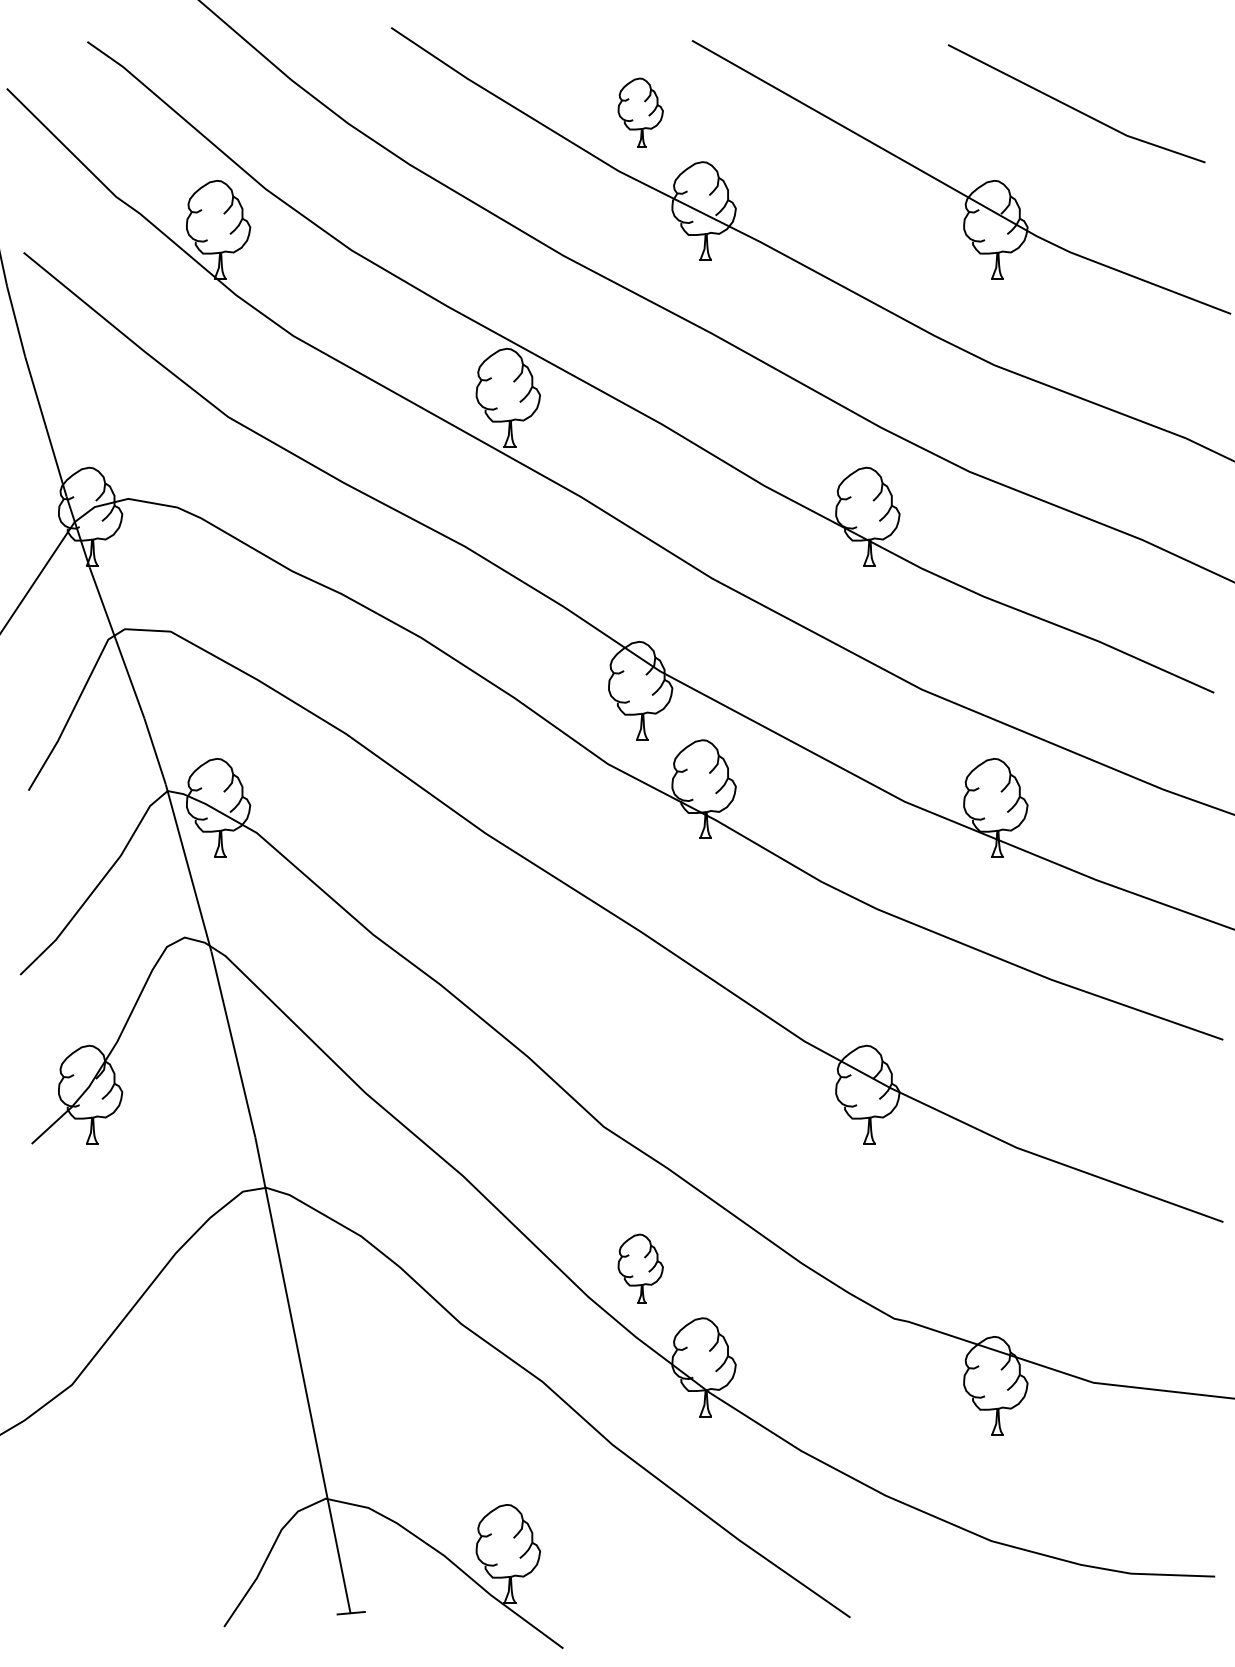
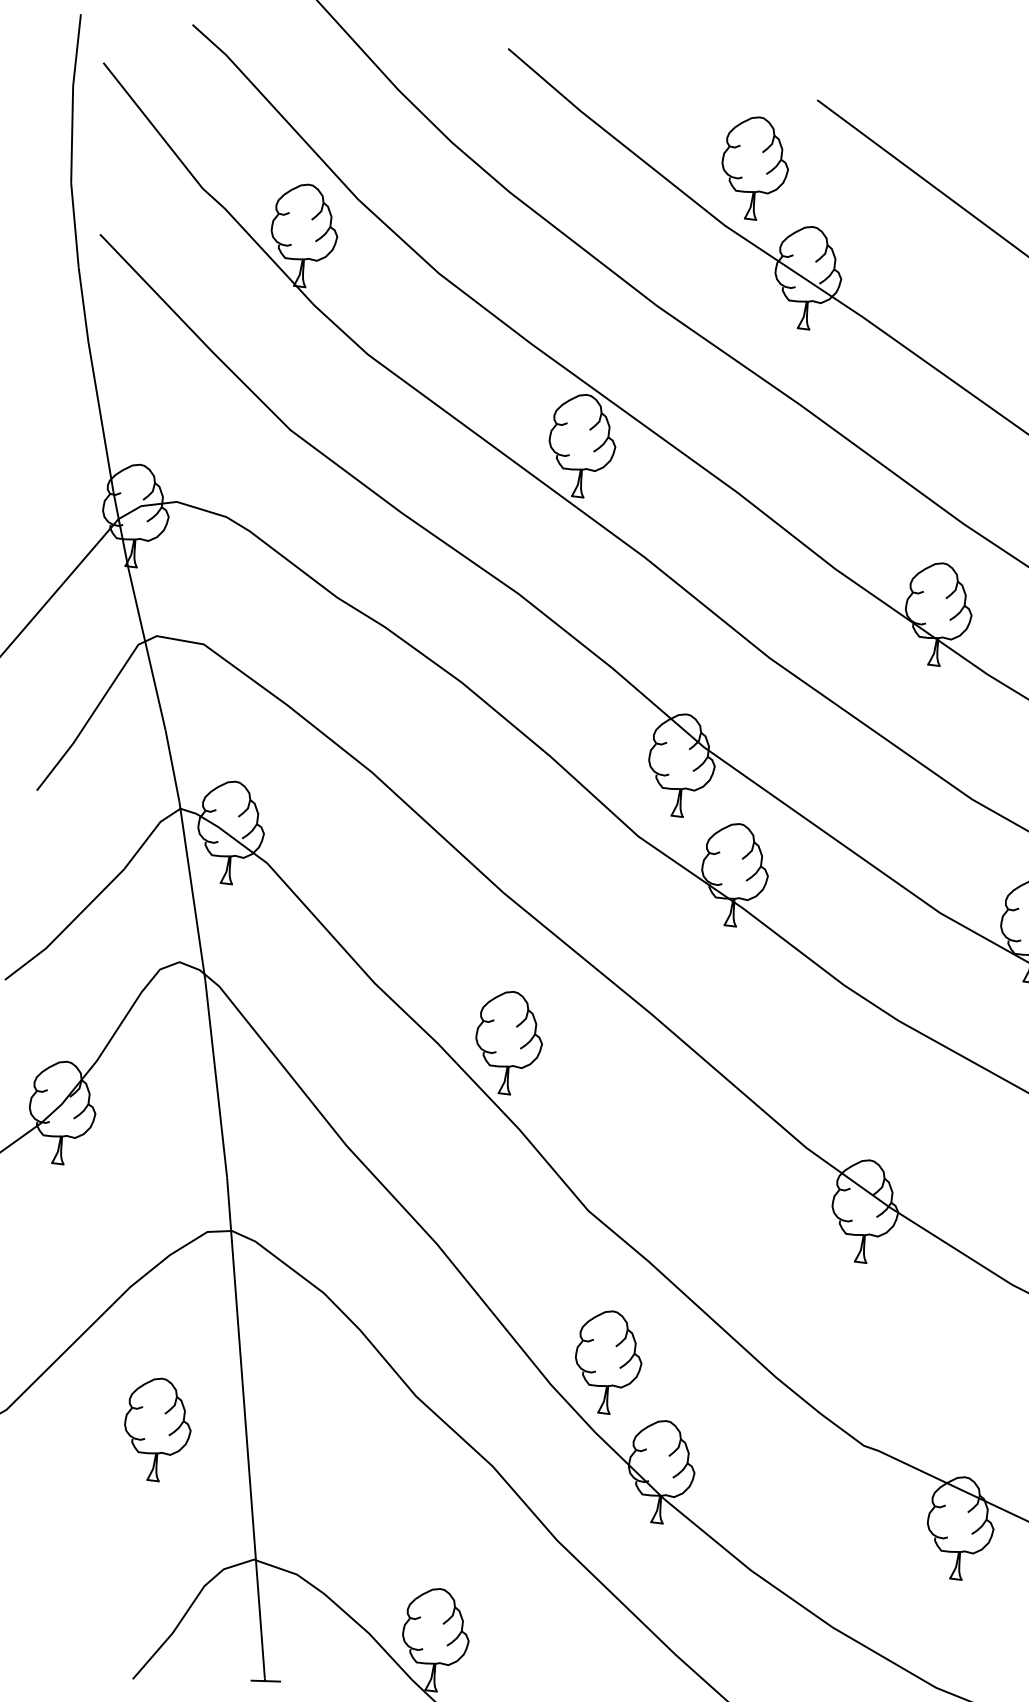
part: (640, 112) -> (754, 167), size x1.43
part: (507, 975) -> (508, 1042), added
part: (640, 1268) -> (608, 1361), size x1.43
part: (218, 1385) -> (157, 1429), added

